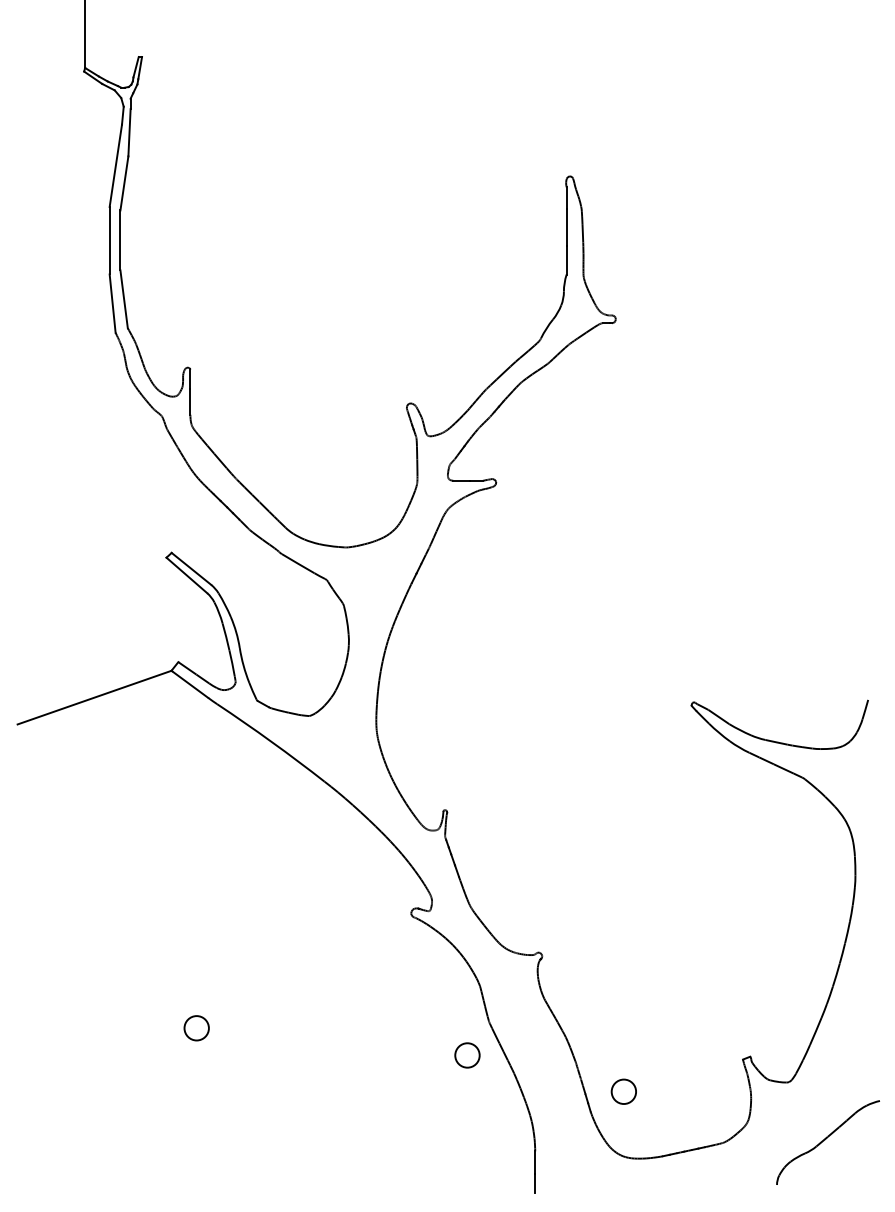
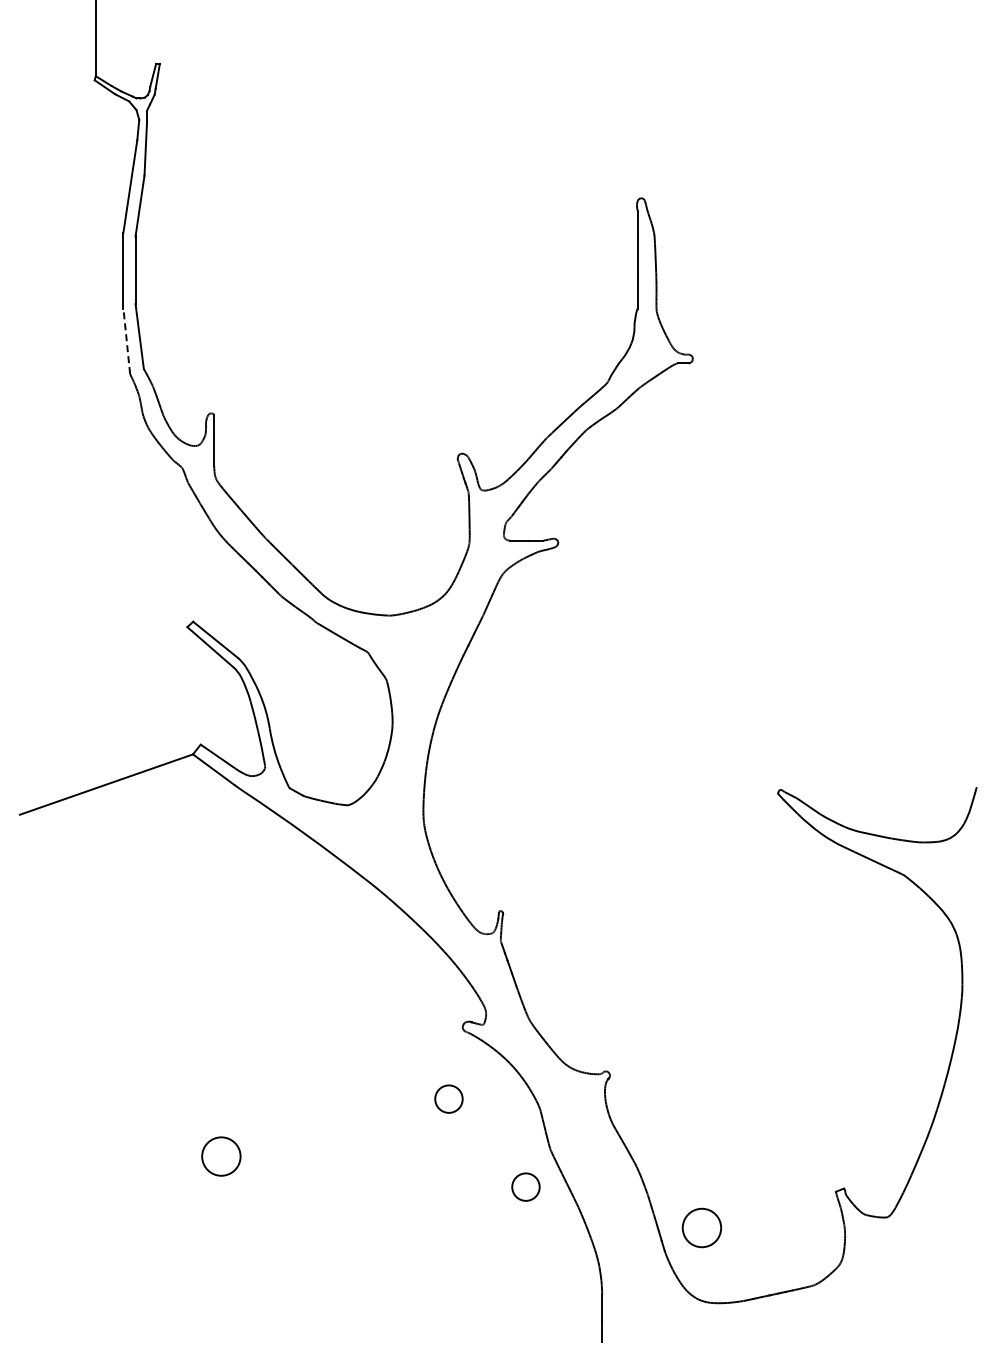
line: (112, 303) -> (126, 341), solid -> dashed
circle: (398, 976) -> (448, 1098), added
circle: (196, 1028) -> (221, 1156), size x1.4
circle: (623, 1091) -> (701, 1227), size x1.4
part: (827, 1142) -> (931, 1284), removed

